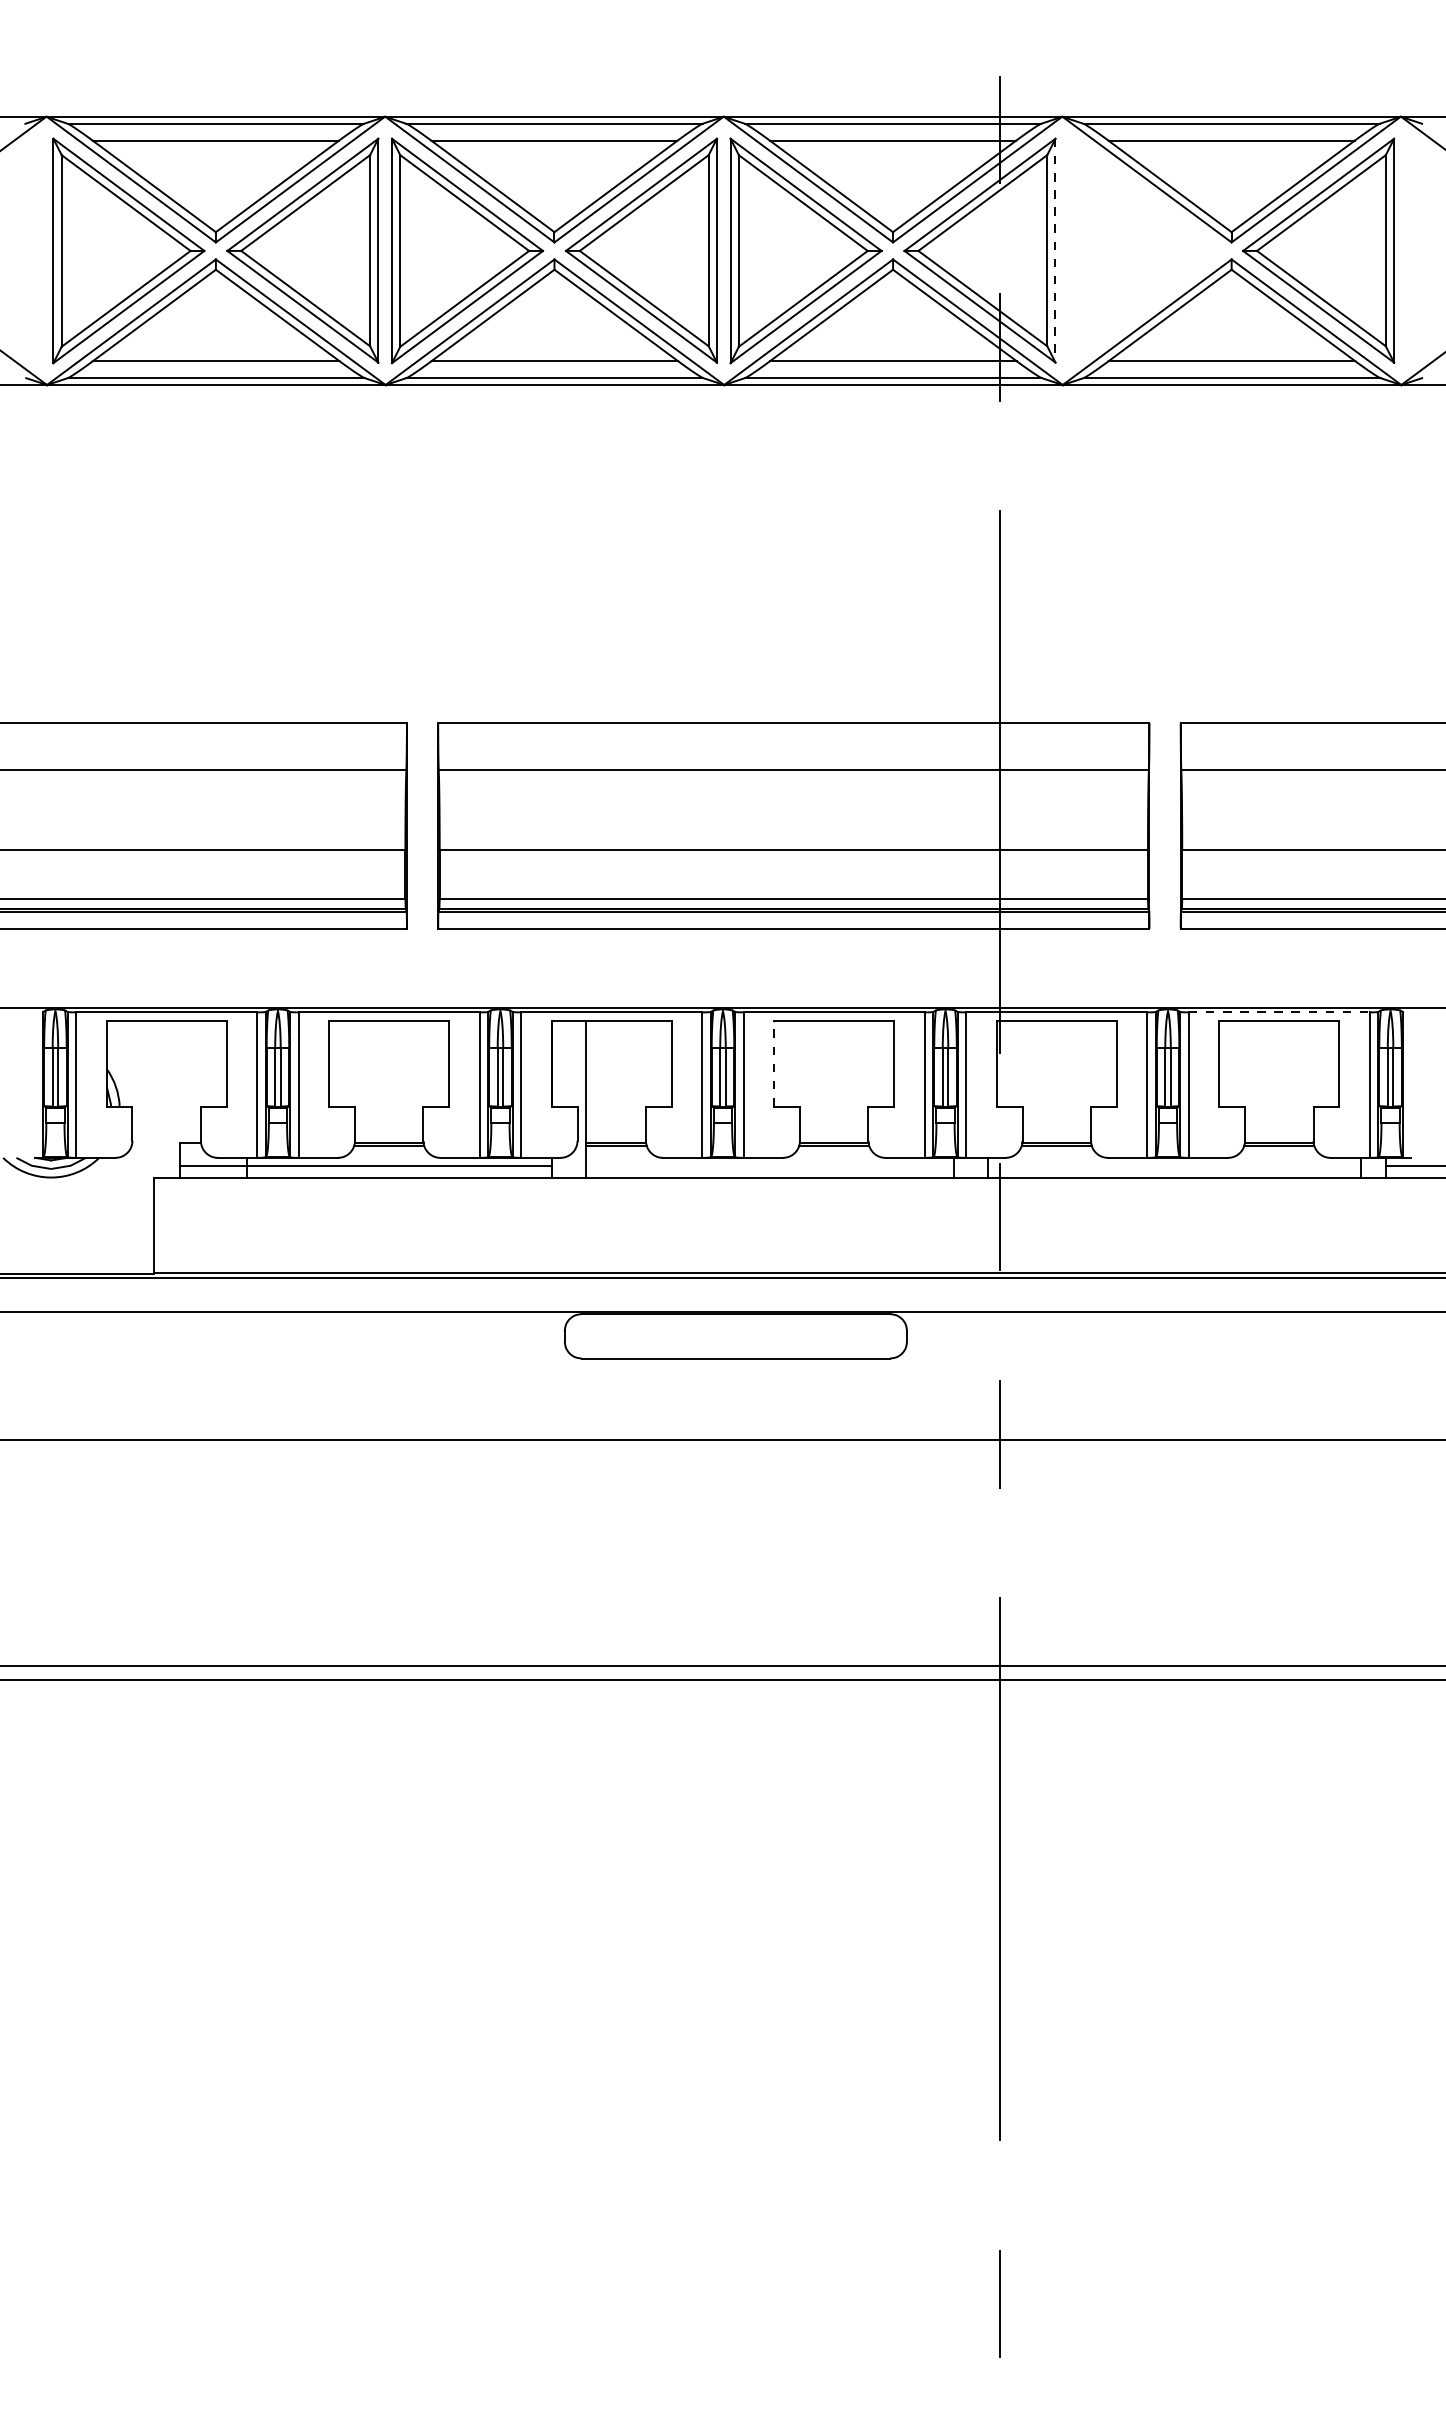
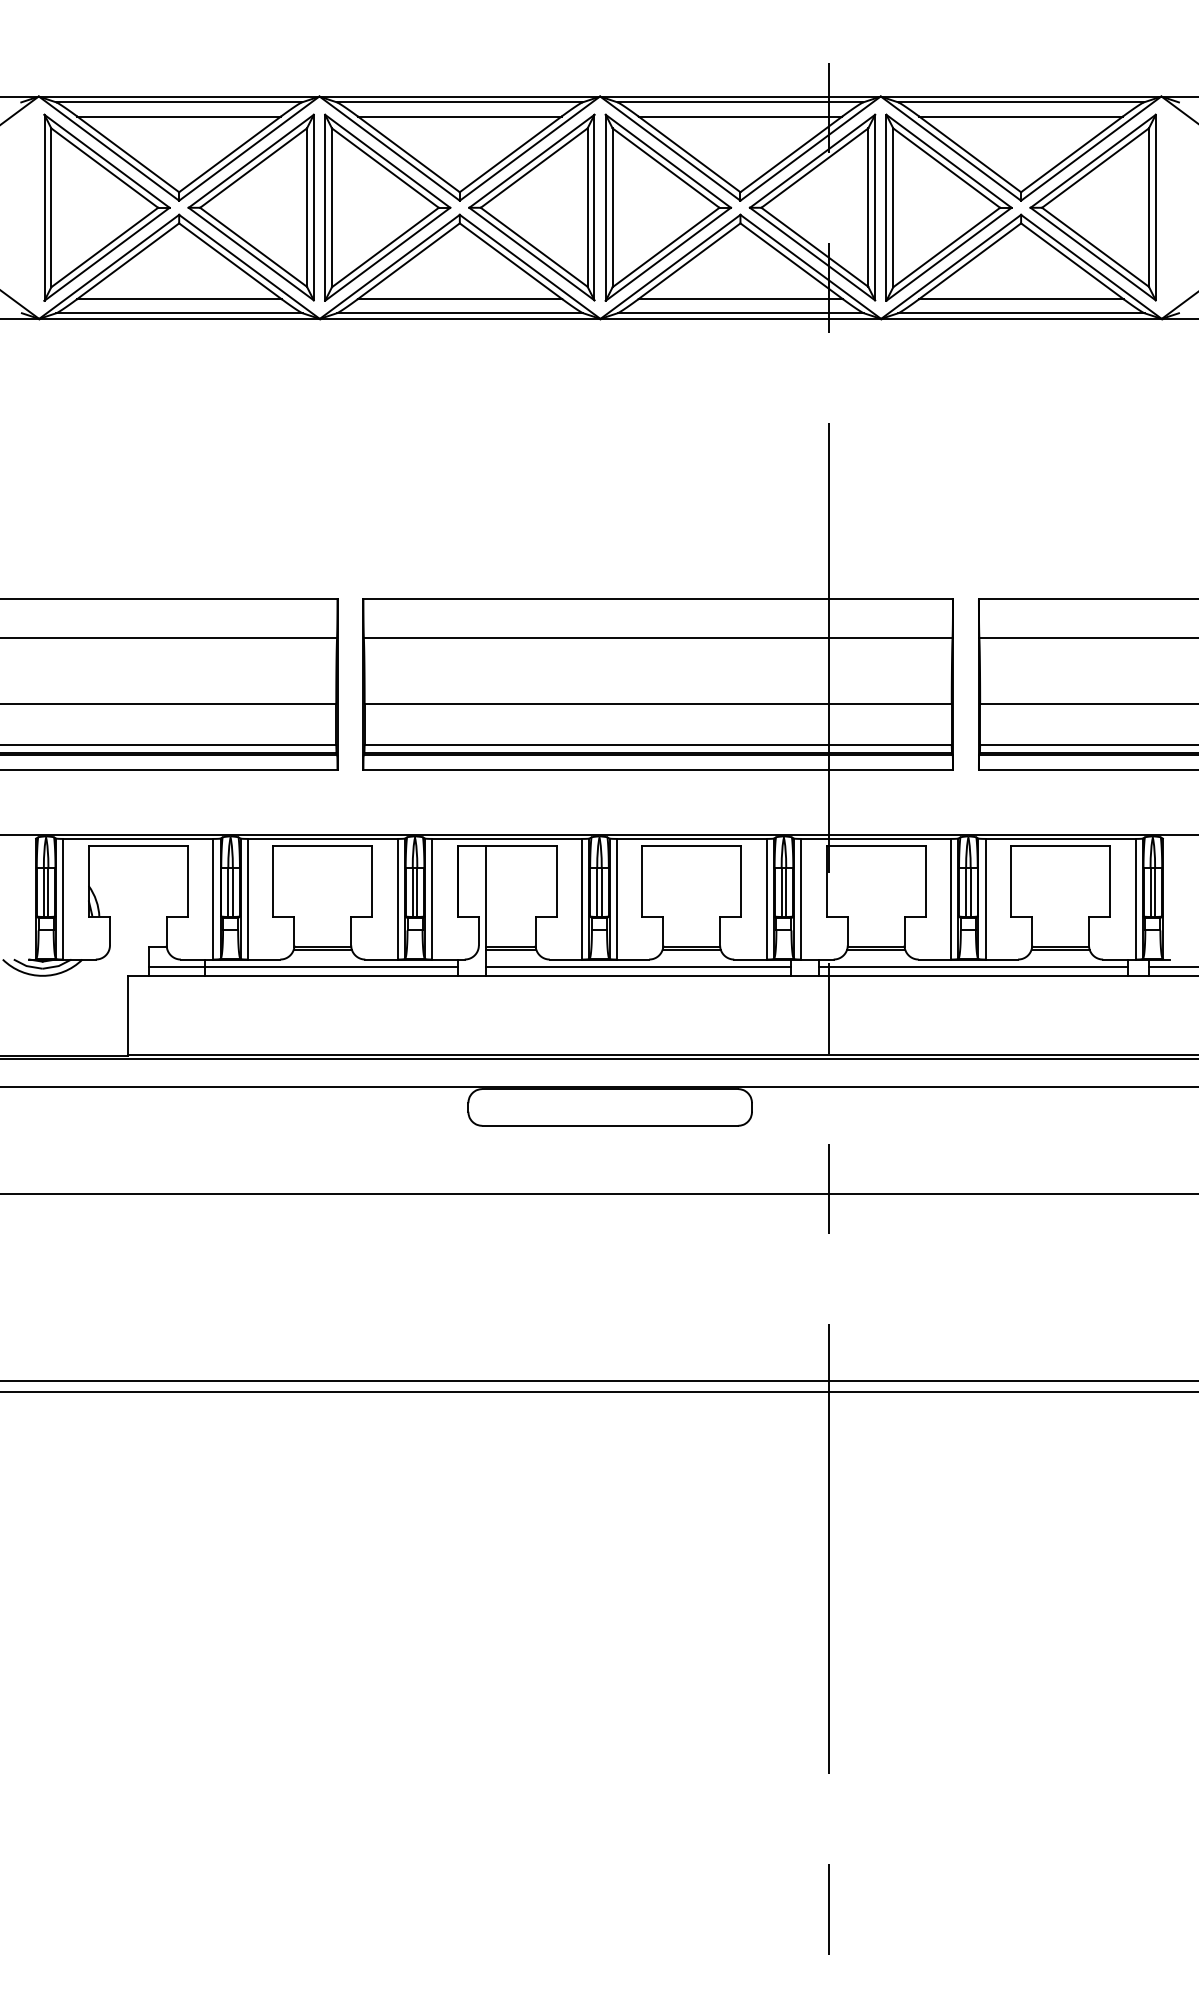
line: (1055, 250) -> (875, 207), dashed -> solid
part: (1144, 250) -> (948, 207), added
line: (1279, 1012) -> (1060, 839), dashed -> solid
line: (774, 1063) -> (642, 881), dashed -> solid
line: (770, 1166) -> (638, 966), added
line: (1174, 1166) -> (973, 966), added

